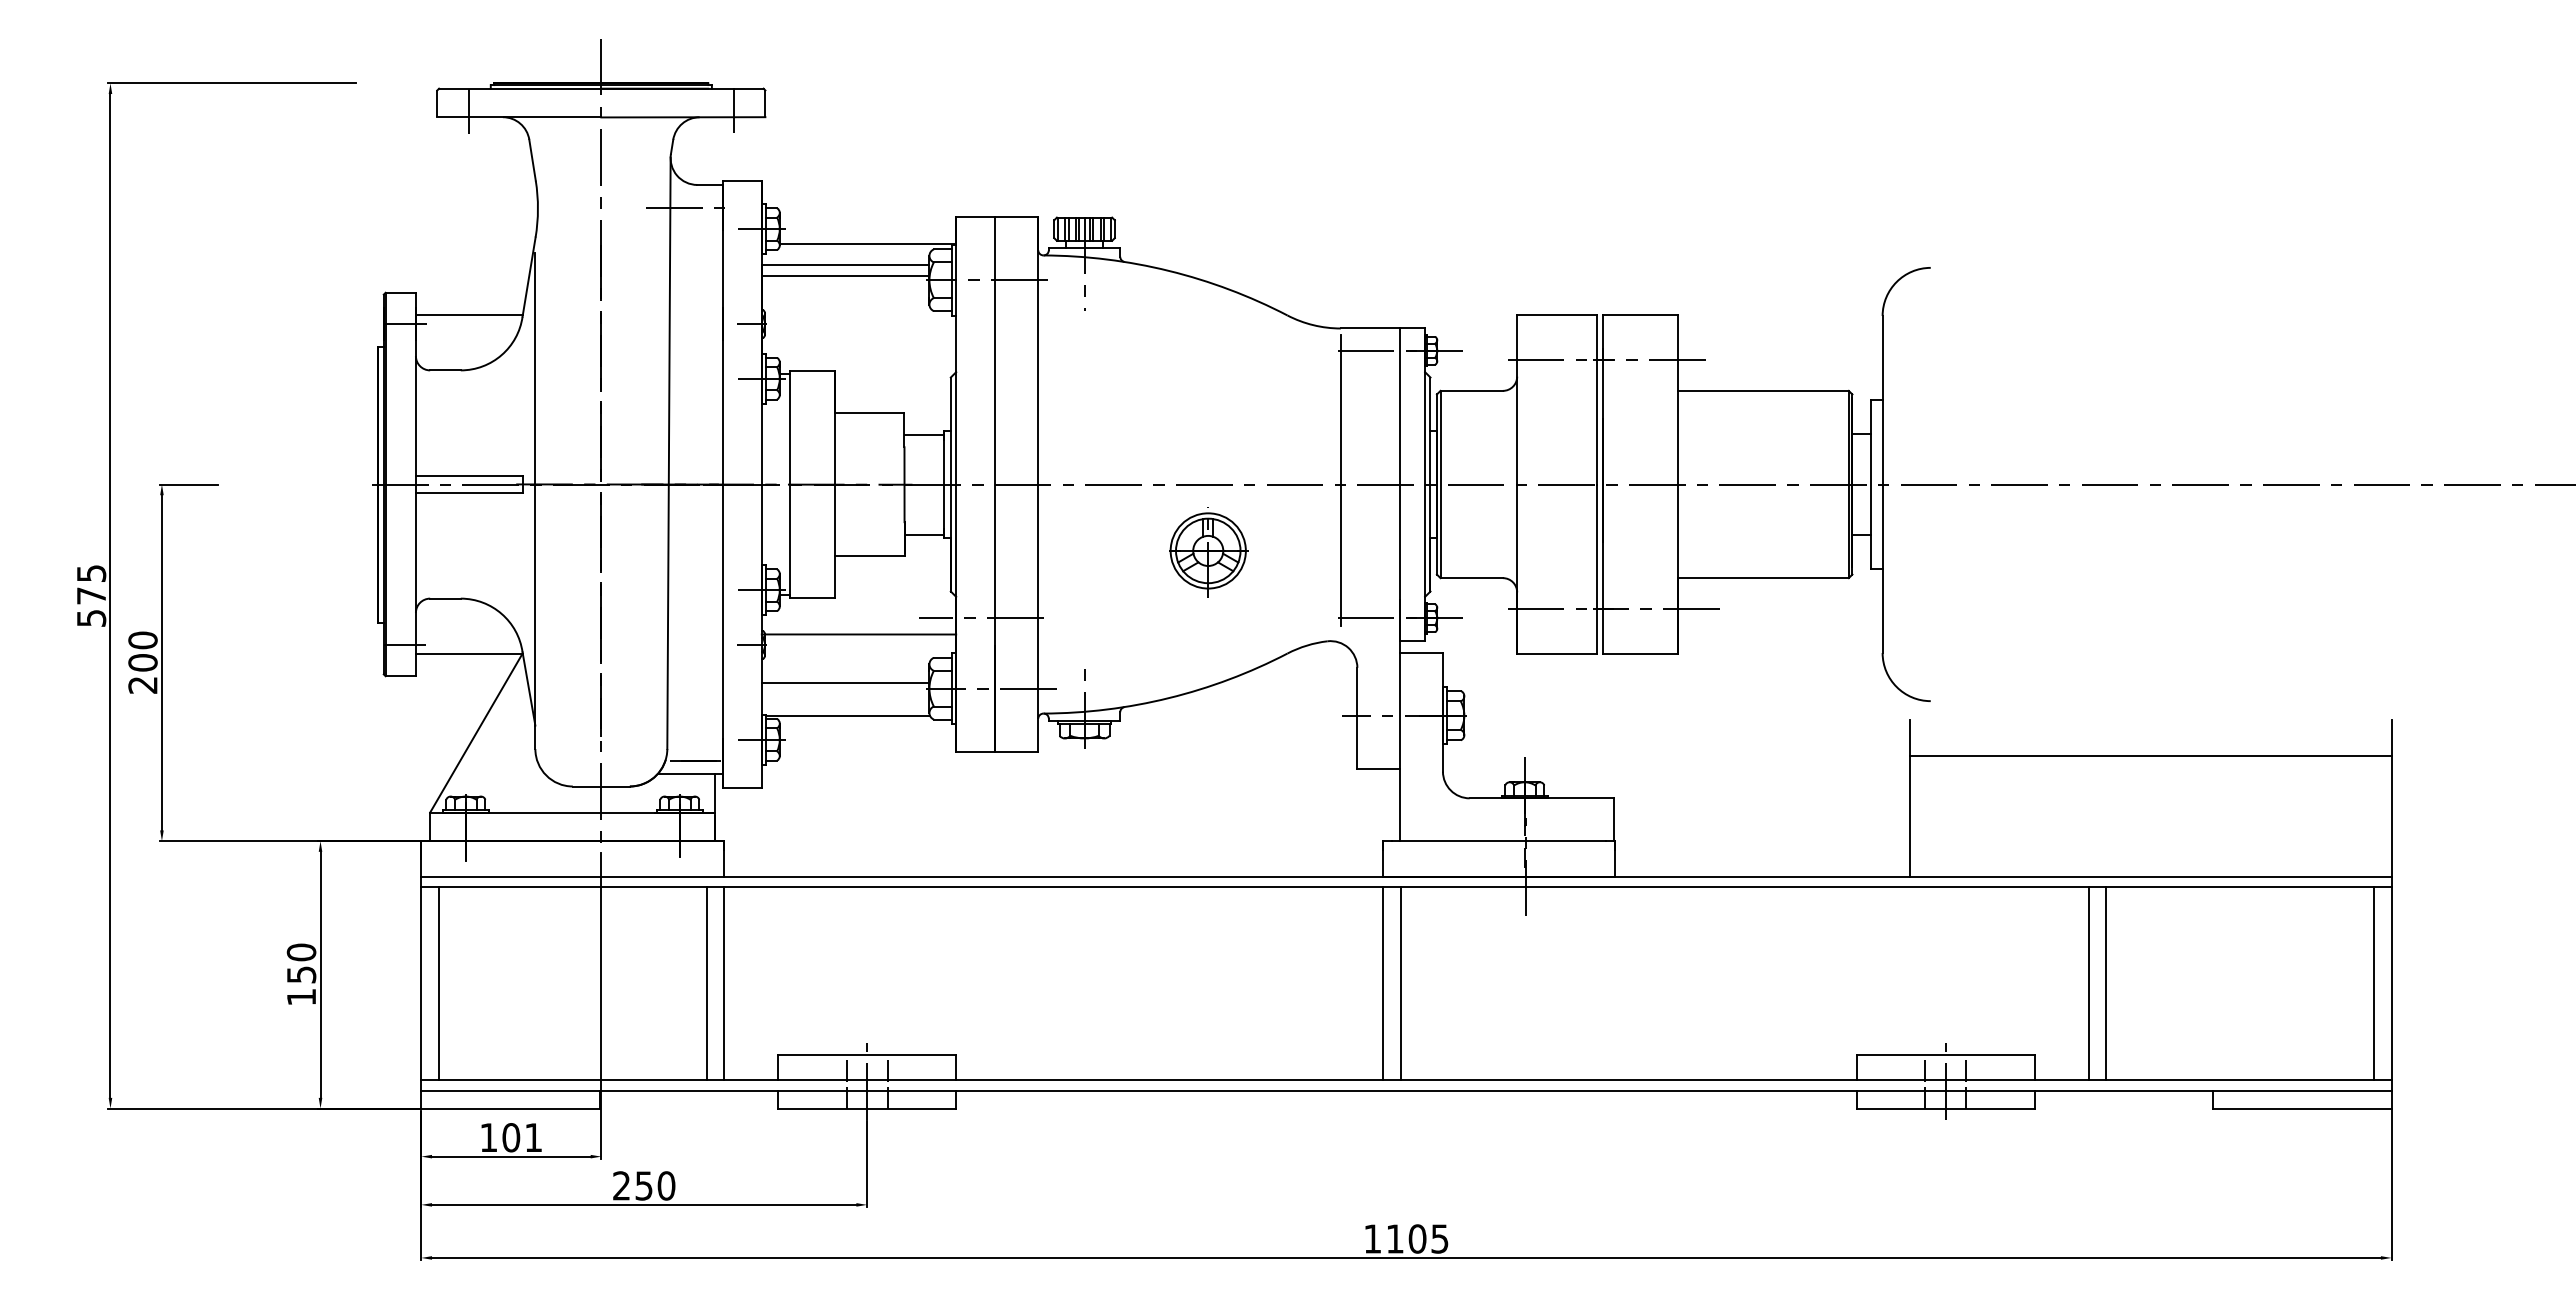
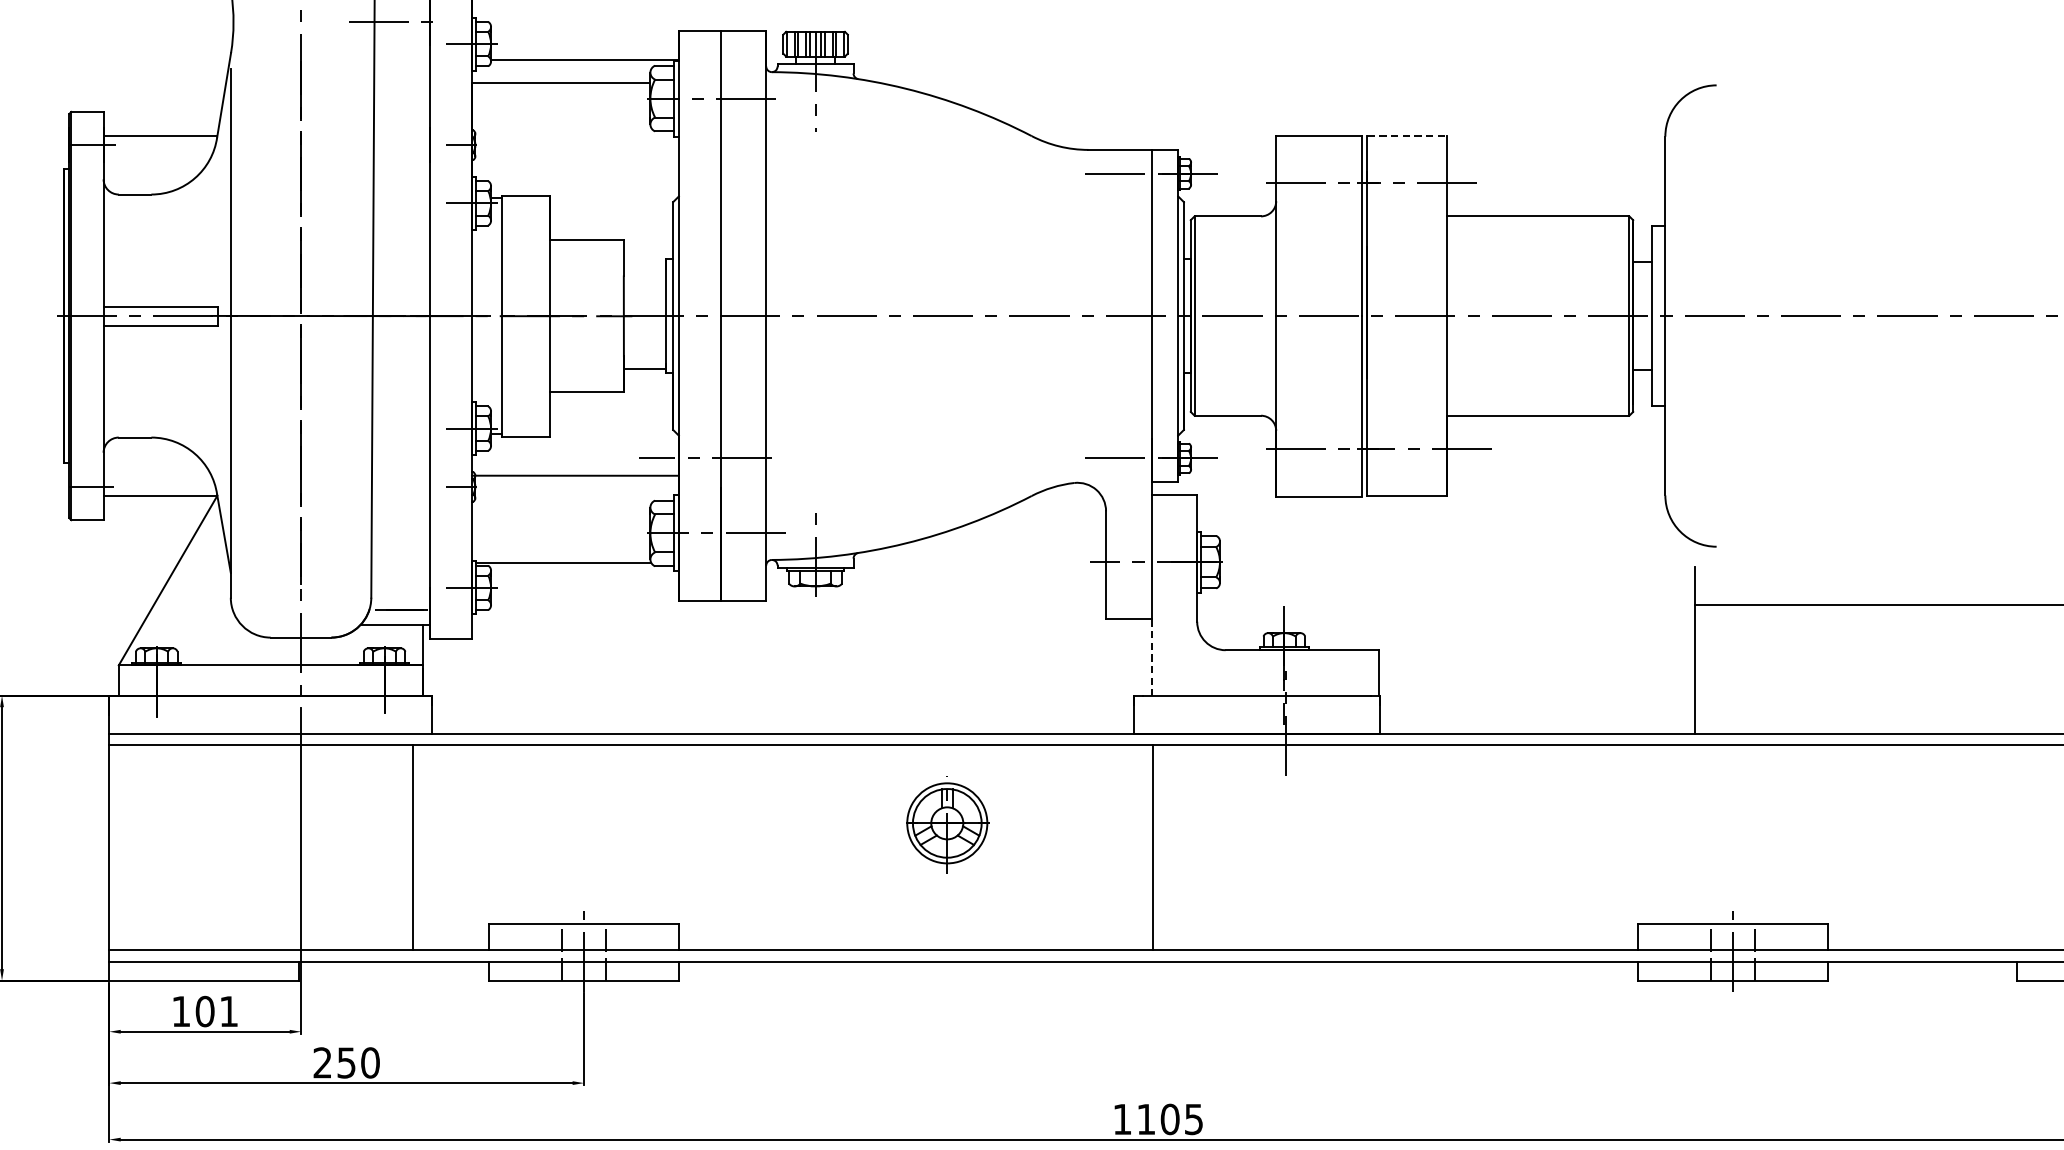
line: (845, 275) -> (561, 93), removed
line: (1640, 315) -> (1407, 136), solid -> dashed
line: (923, 434) -> (644, 262), removed
line: (1340, 480) -> (1088, 311), removed
part: (1208, 552) -> (947, 825), moved
line: (845, 683) -> (561, 527), removed
line: (1400, 805) -> (1151, 657), solid -> dashed
line: (439, 983) -> (128, 847), removed
line: (724, 983) -> (432, 847), removed
line: (1383, 983) -> (1133, 847), removed
line: (2088, 983) -> (1884, 847), removed
line: (2106, 983) -> (1903, 847), removed

